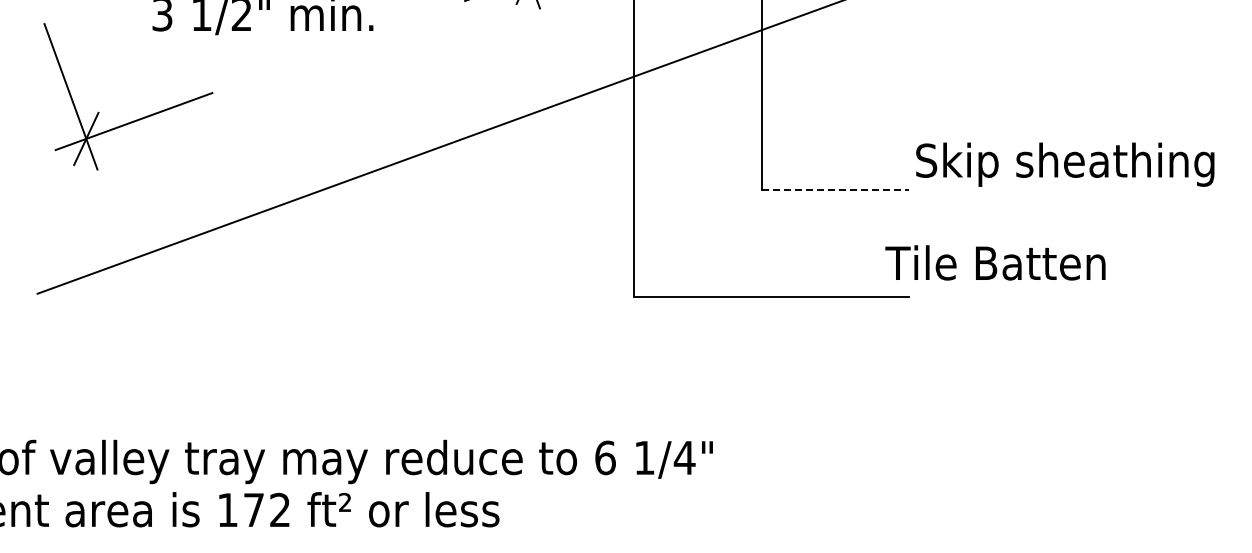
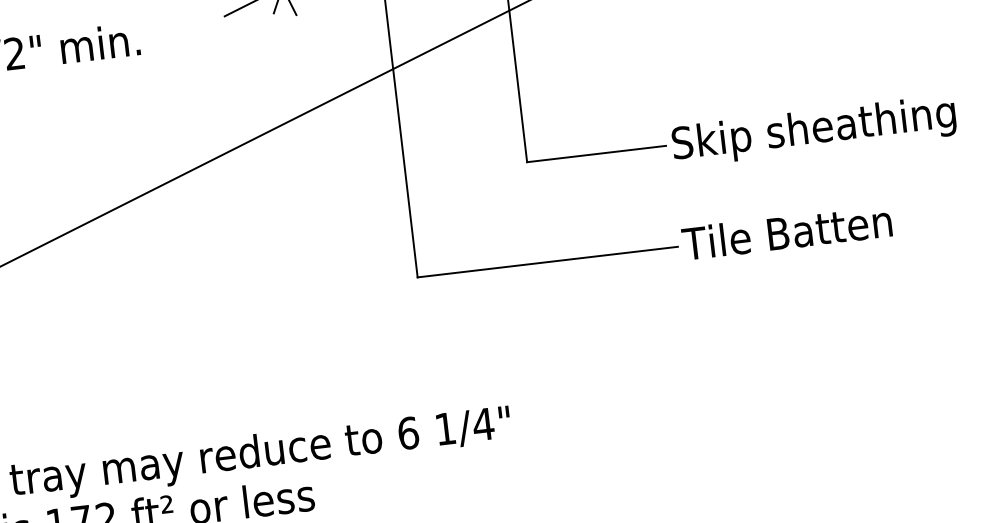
text: (1065, 164) -> (814, 130), moved
line: (836, 190) -> (597, 154), dashed -> solid
text: (995, 262) -> (786, 231), moved

